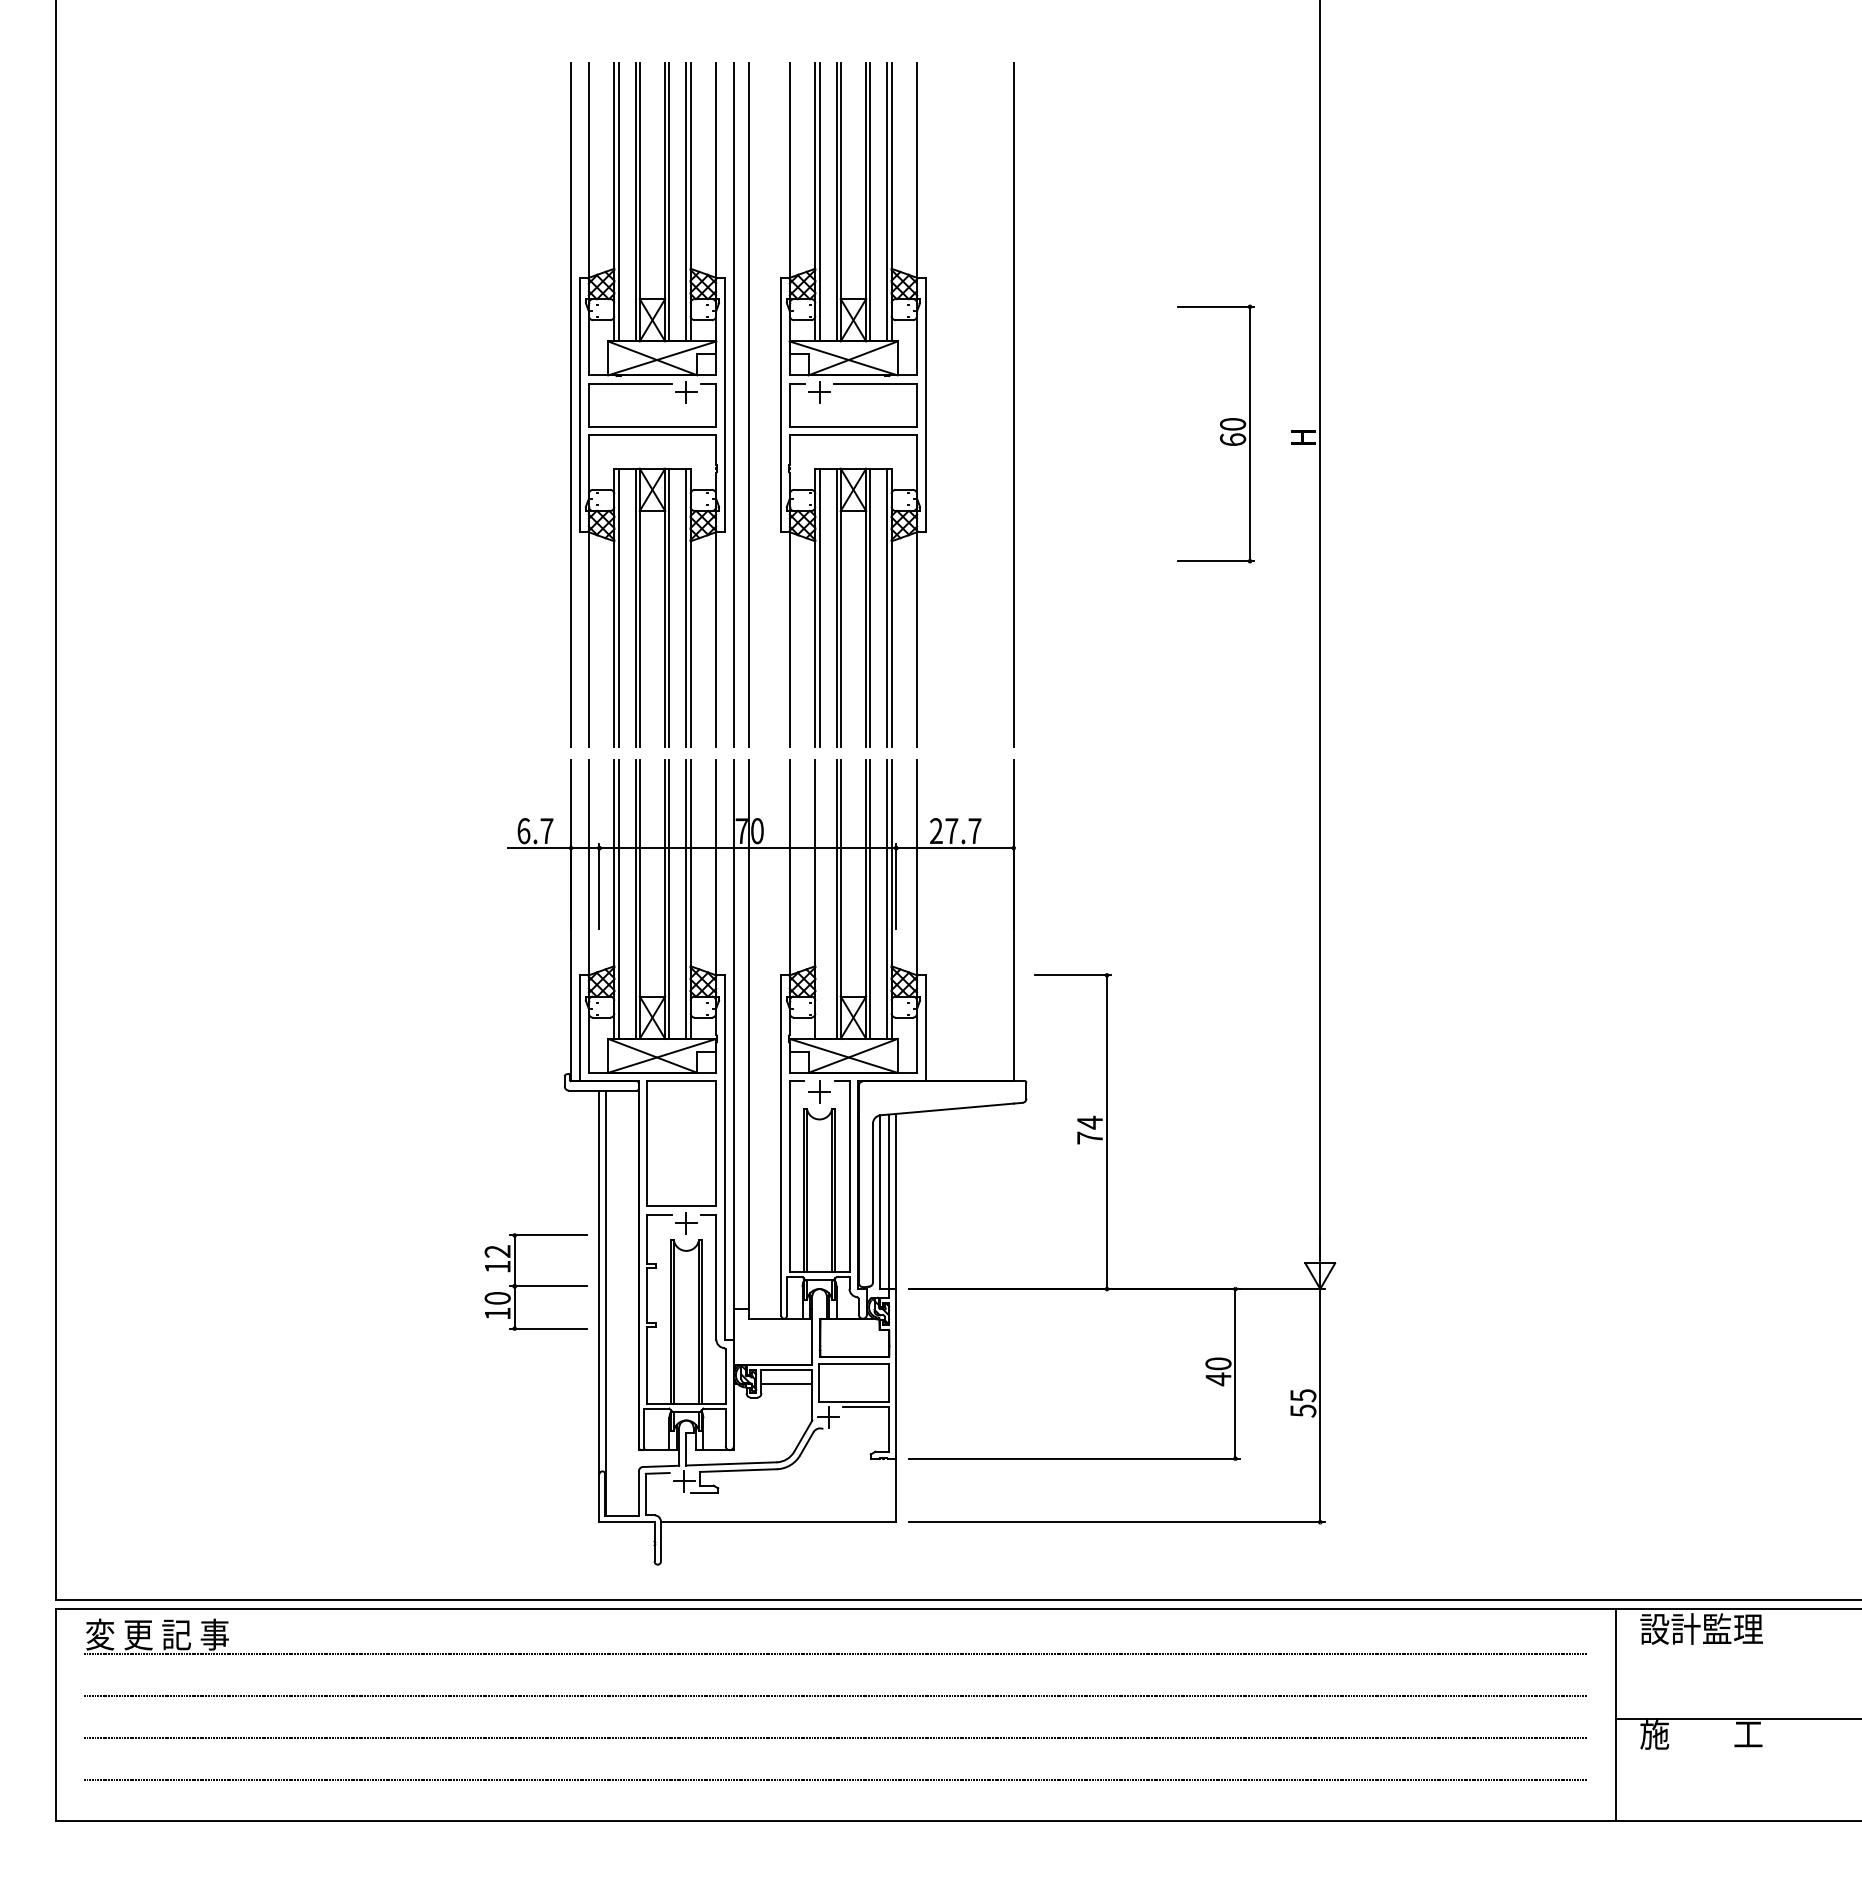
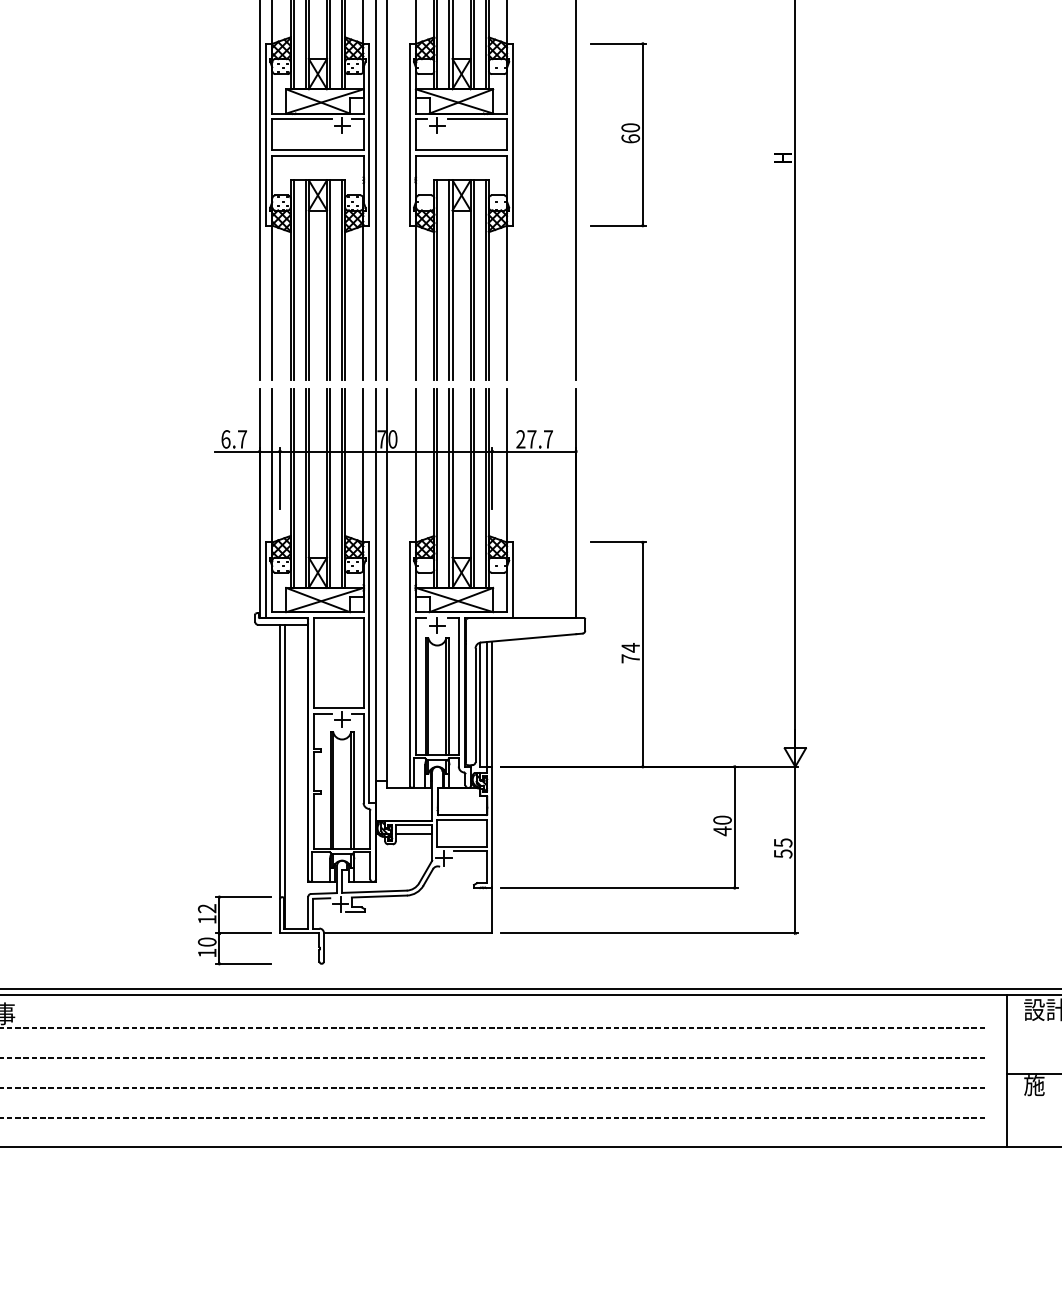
part: (1215, 433) -> (618, 134), moved
line: (819, 899) -> (437, 488), added
part: (535, 1281) -> (234, 930), moved

